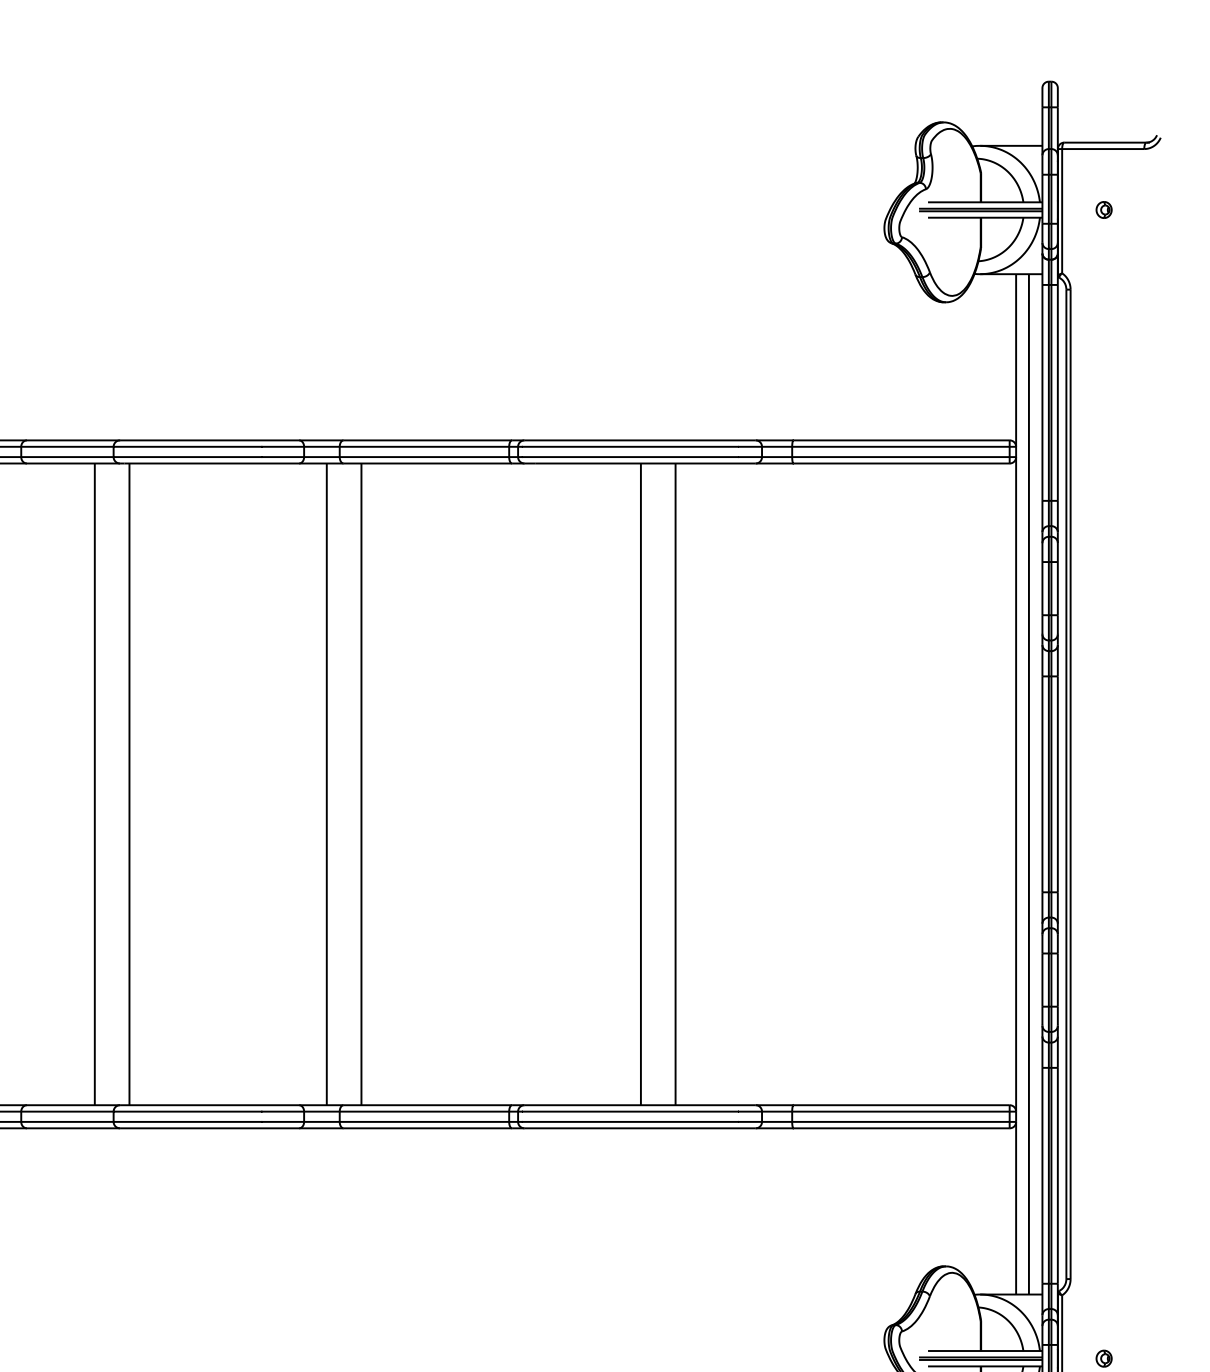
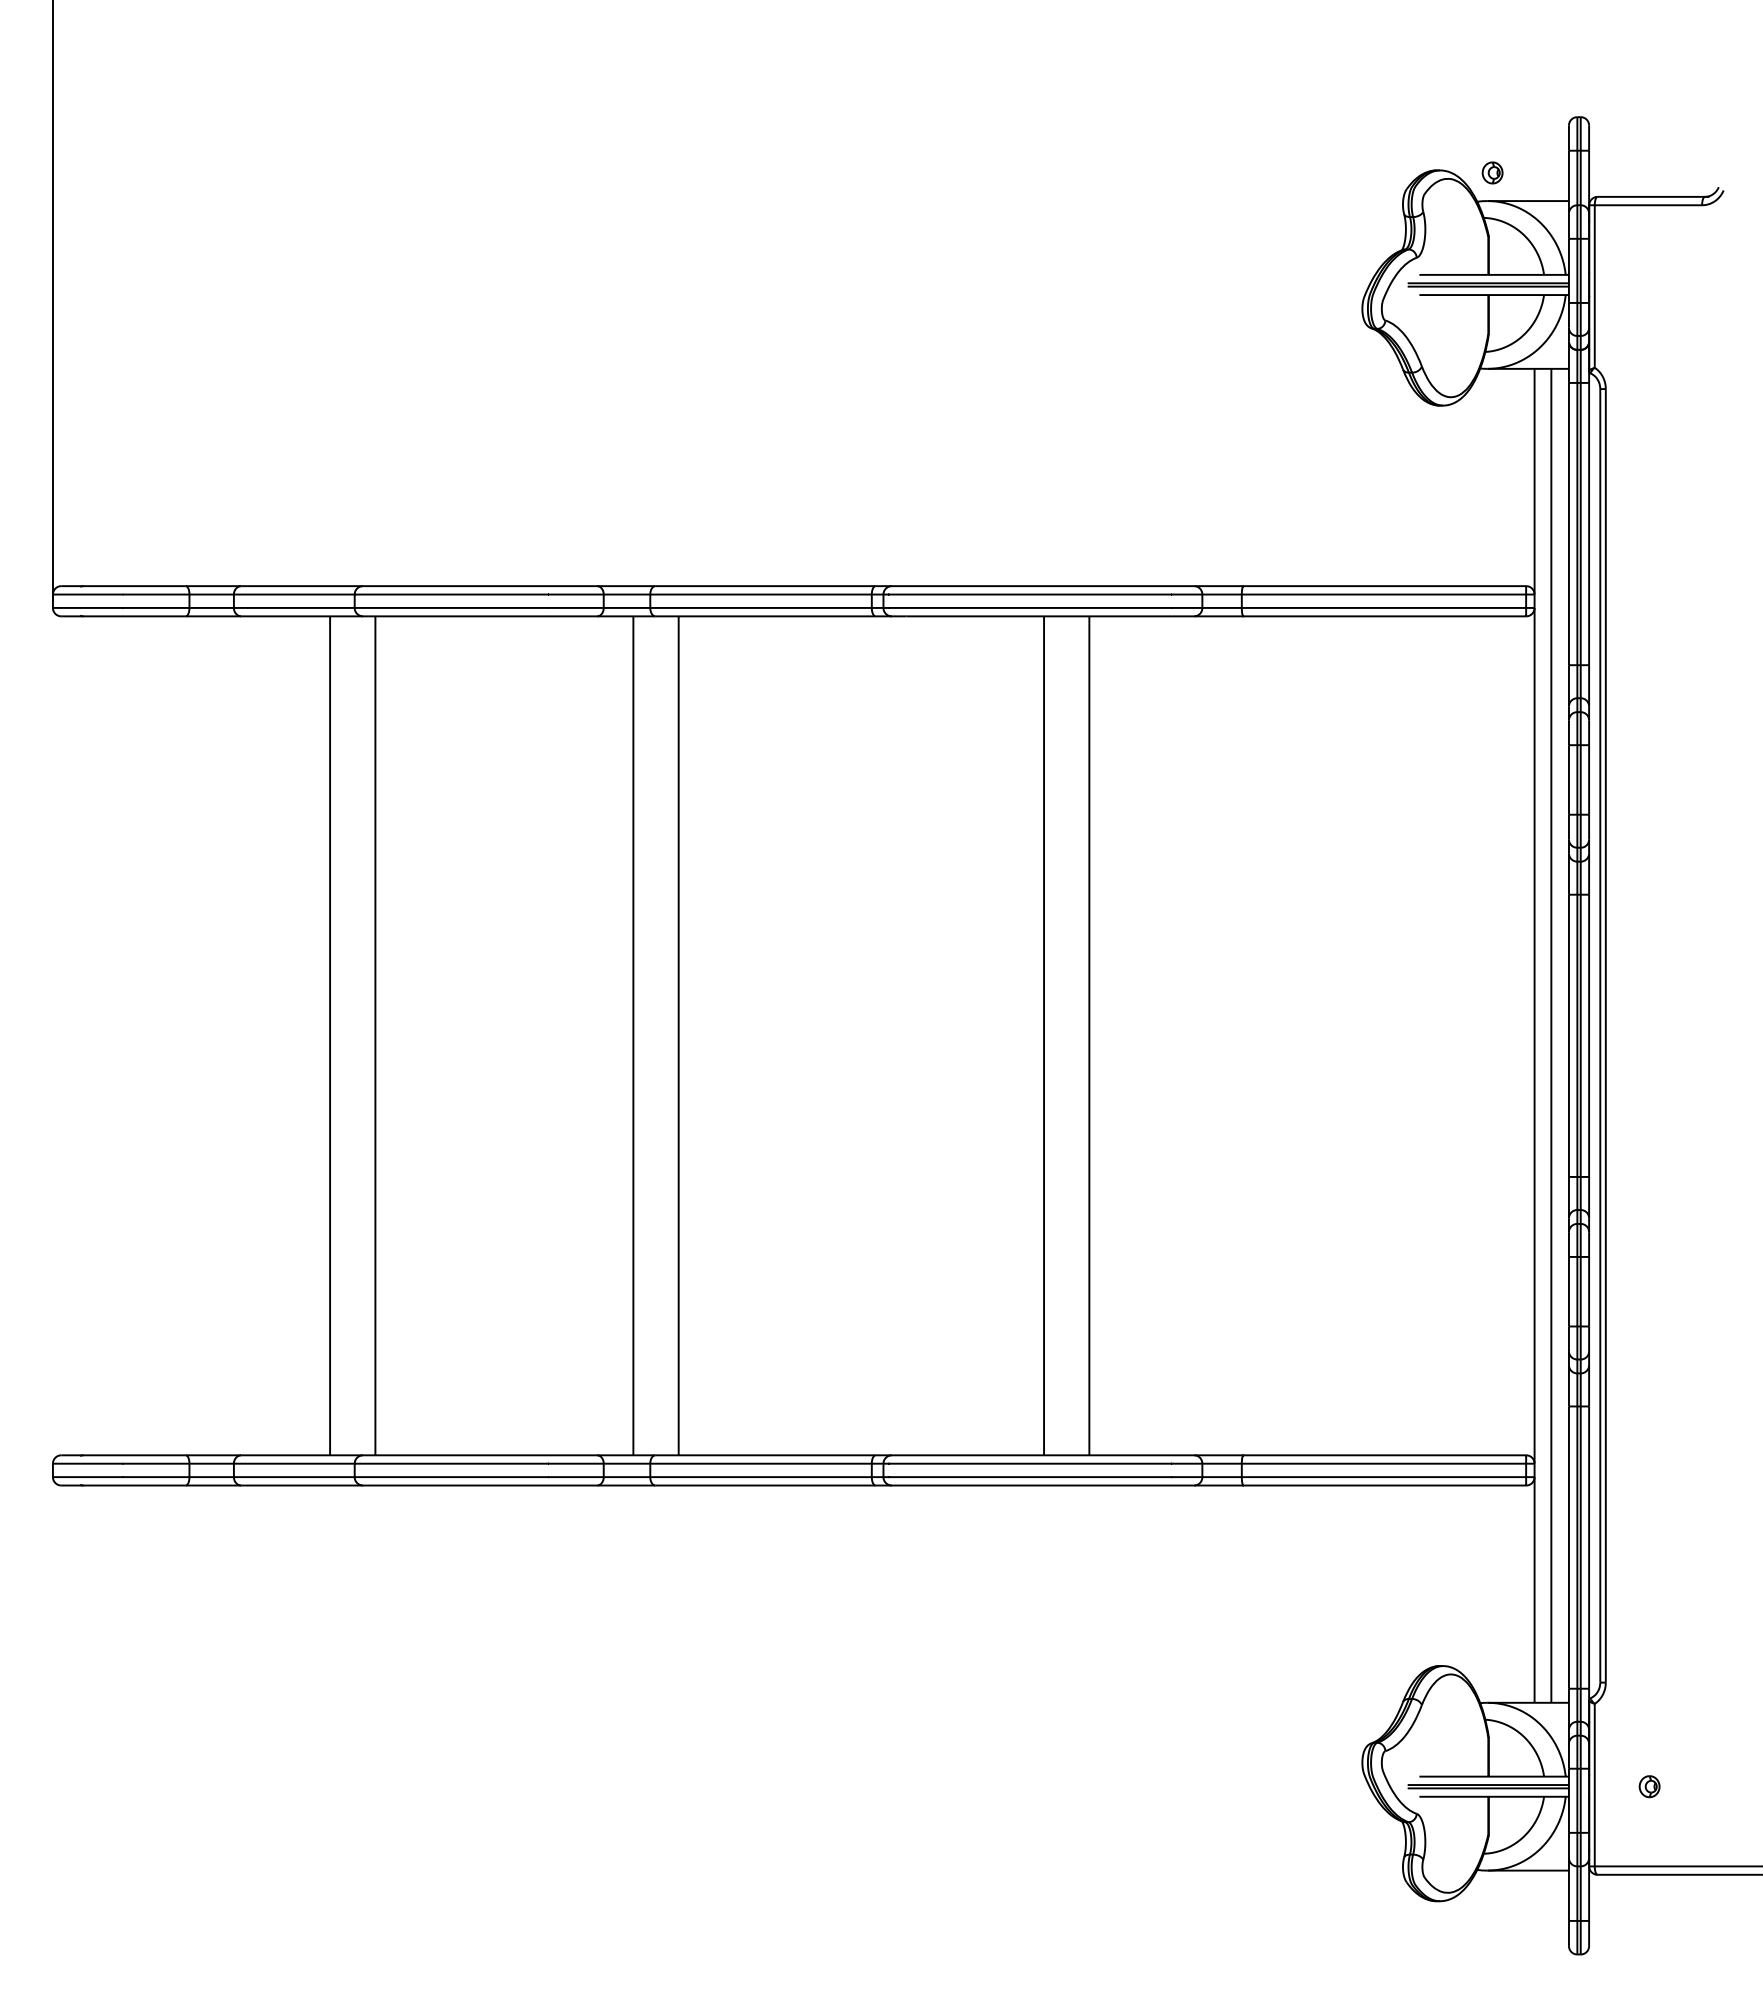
part: (1104, 209) -> (1492, 172), moved

